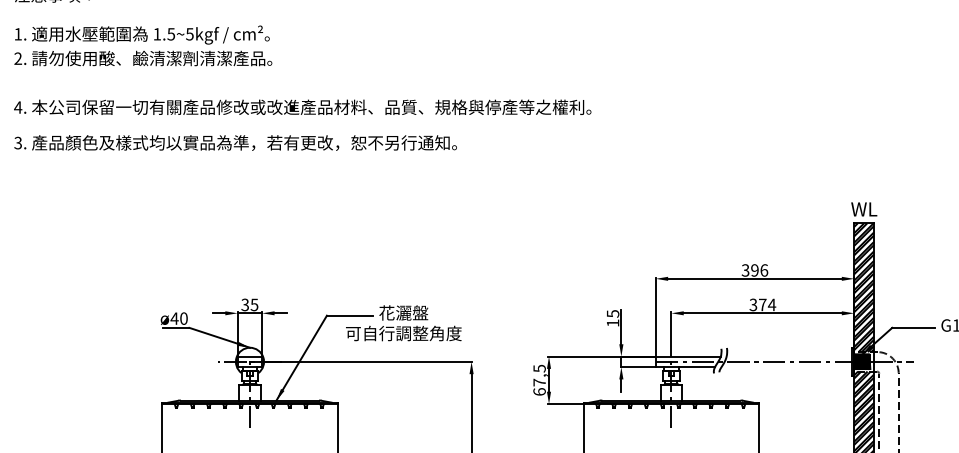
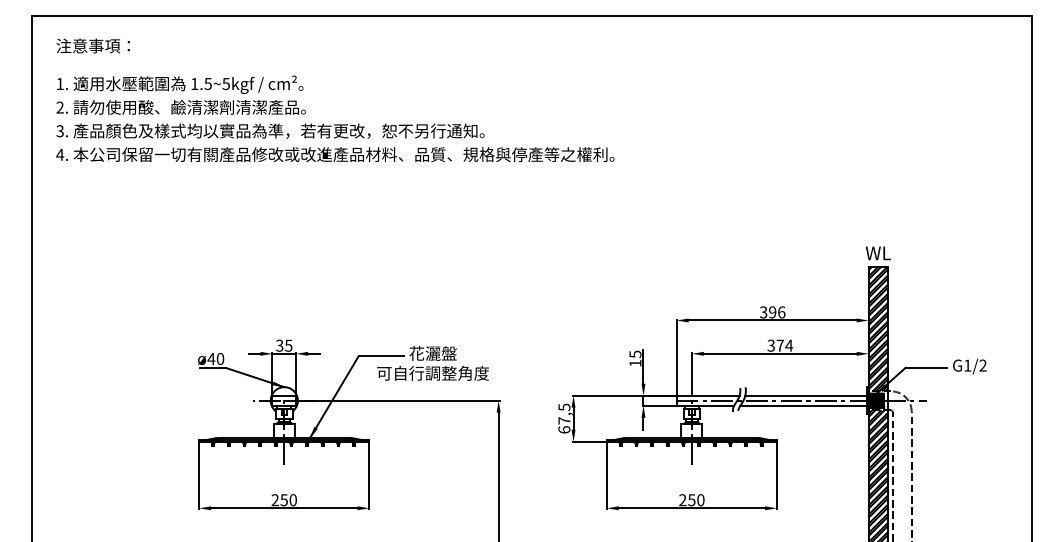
text: (235, 142) -> (270, 130), moved
line: (788, 356) -> (805, 395), added
line: (786, 366) -> (803, 405), added

